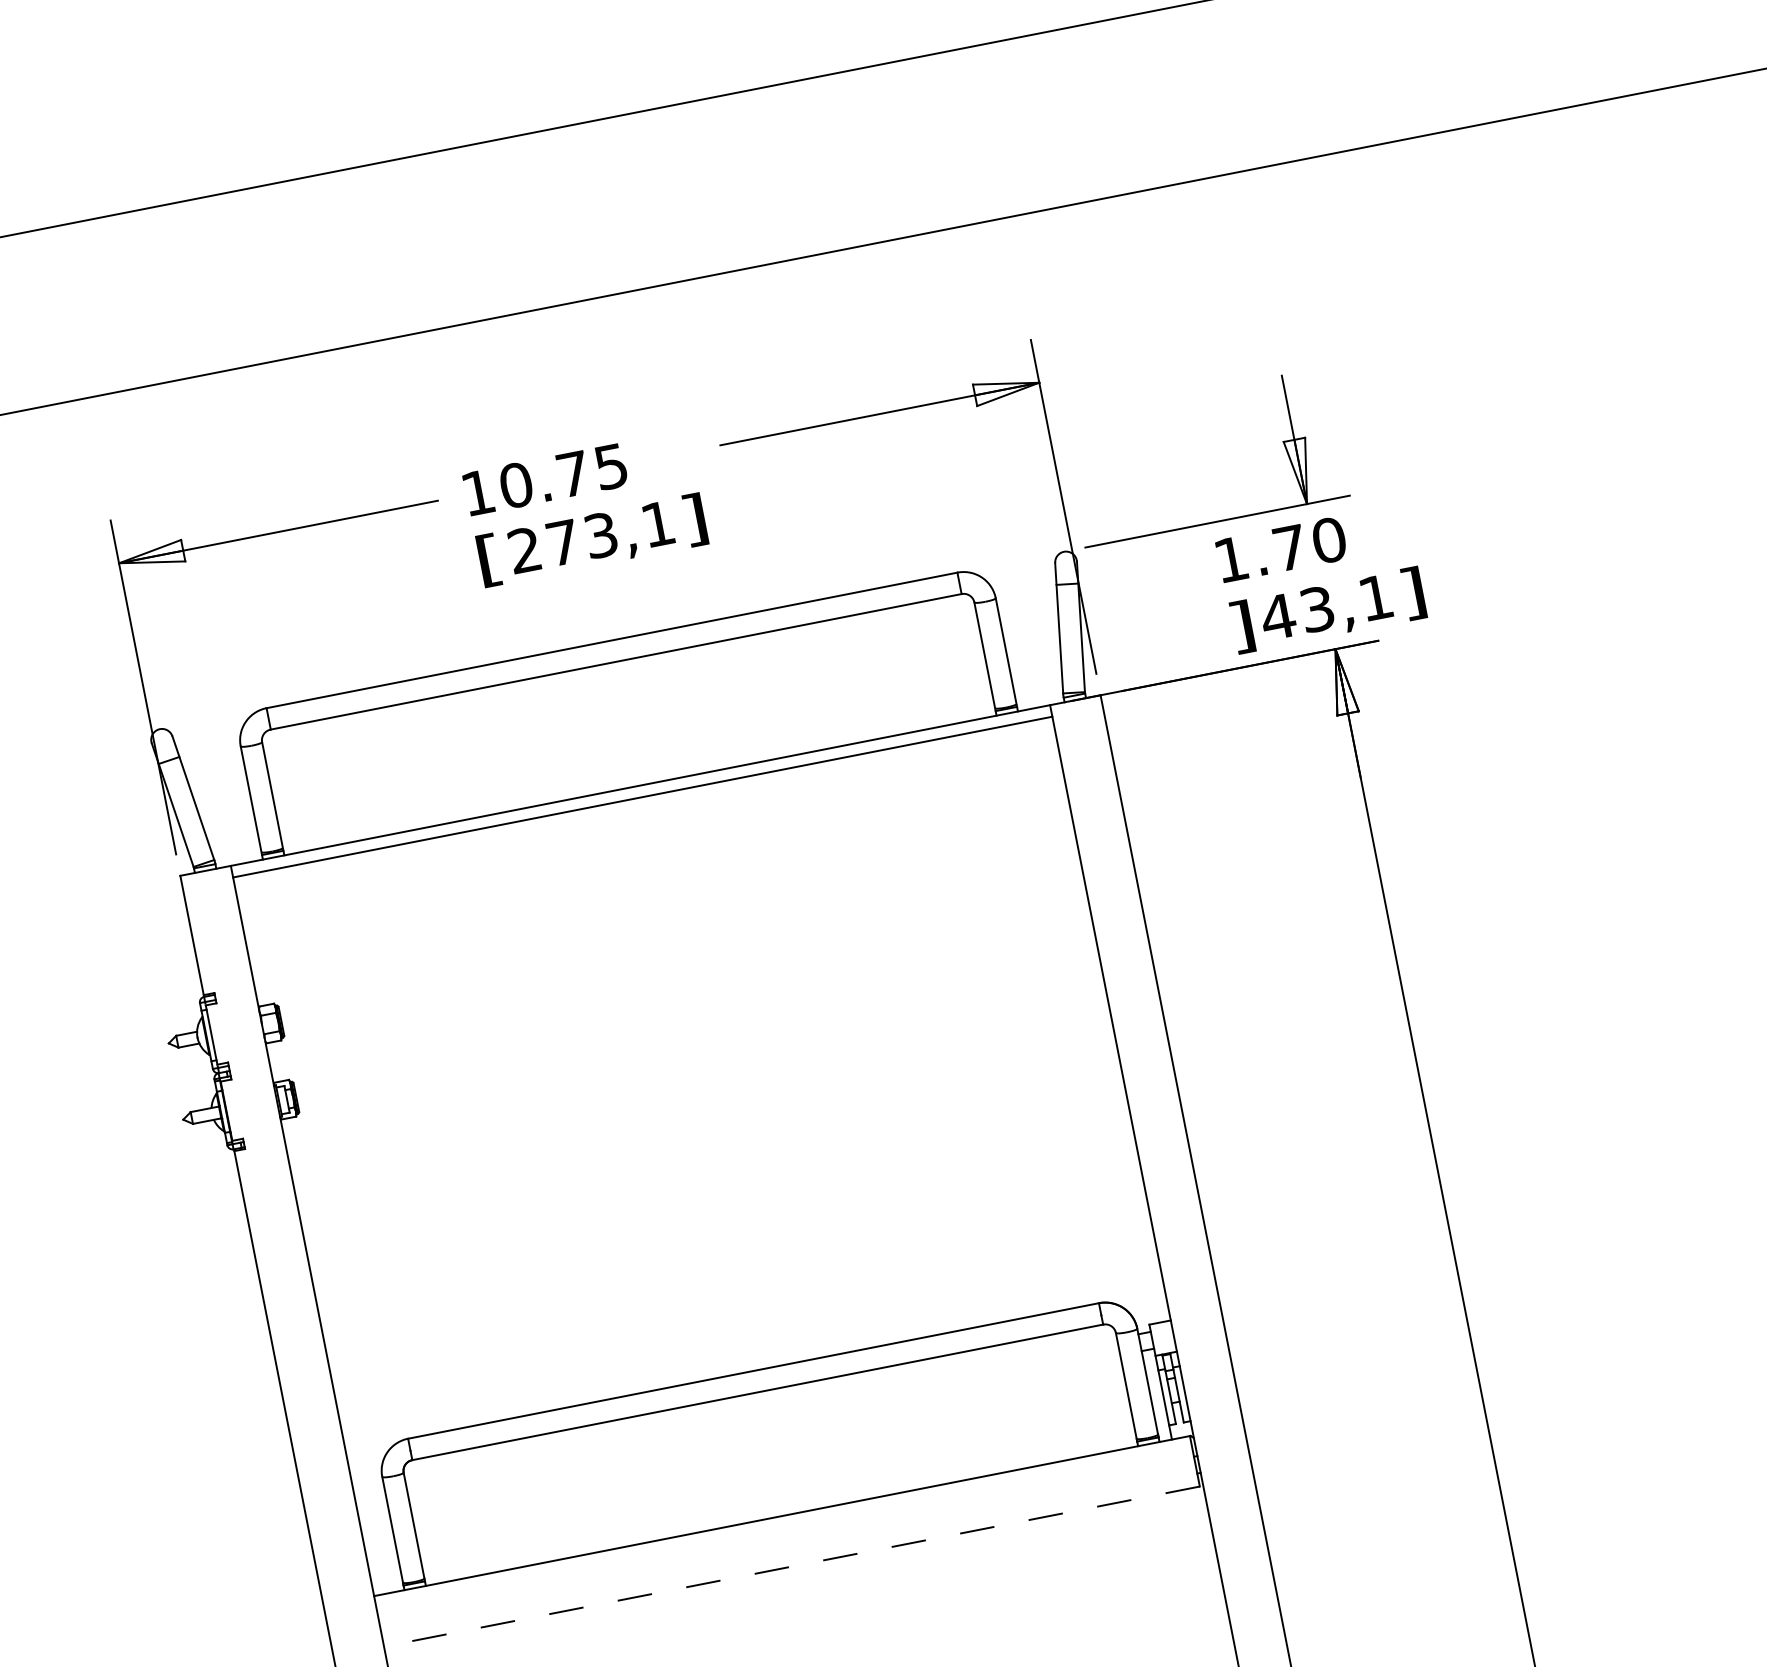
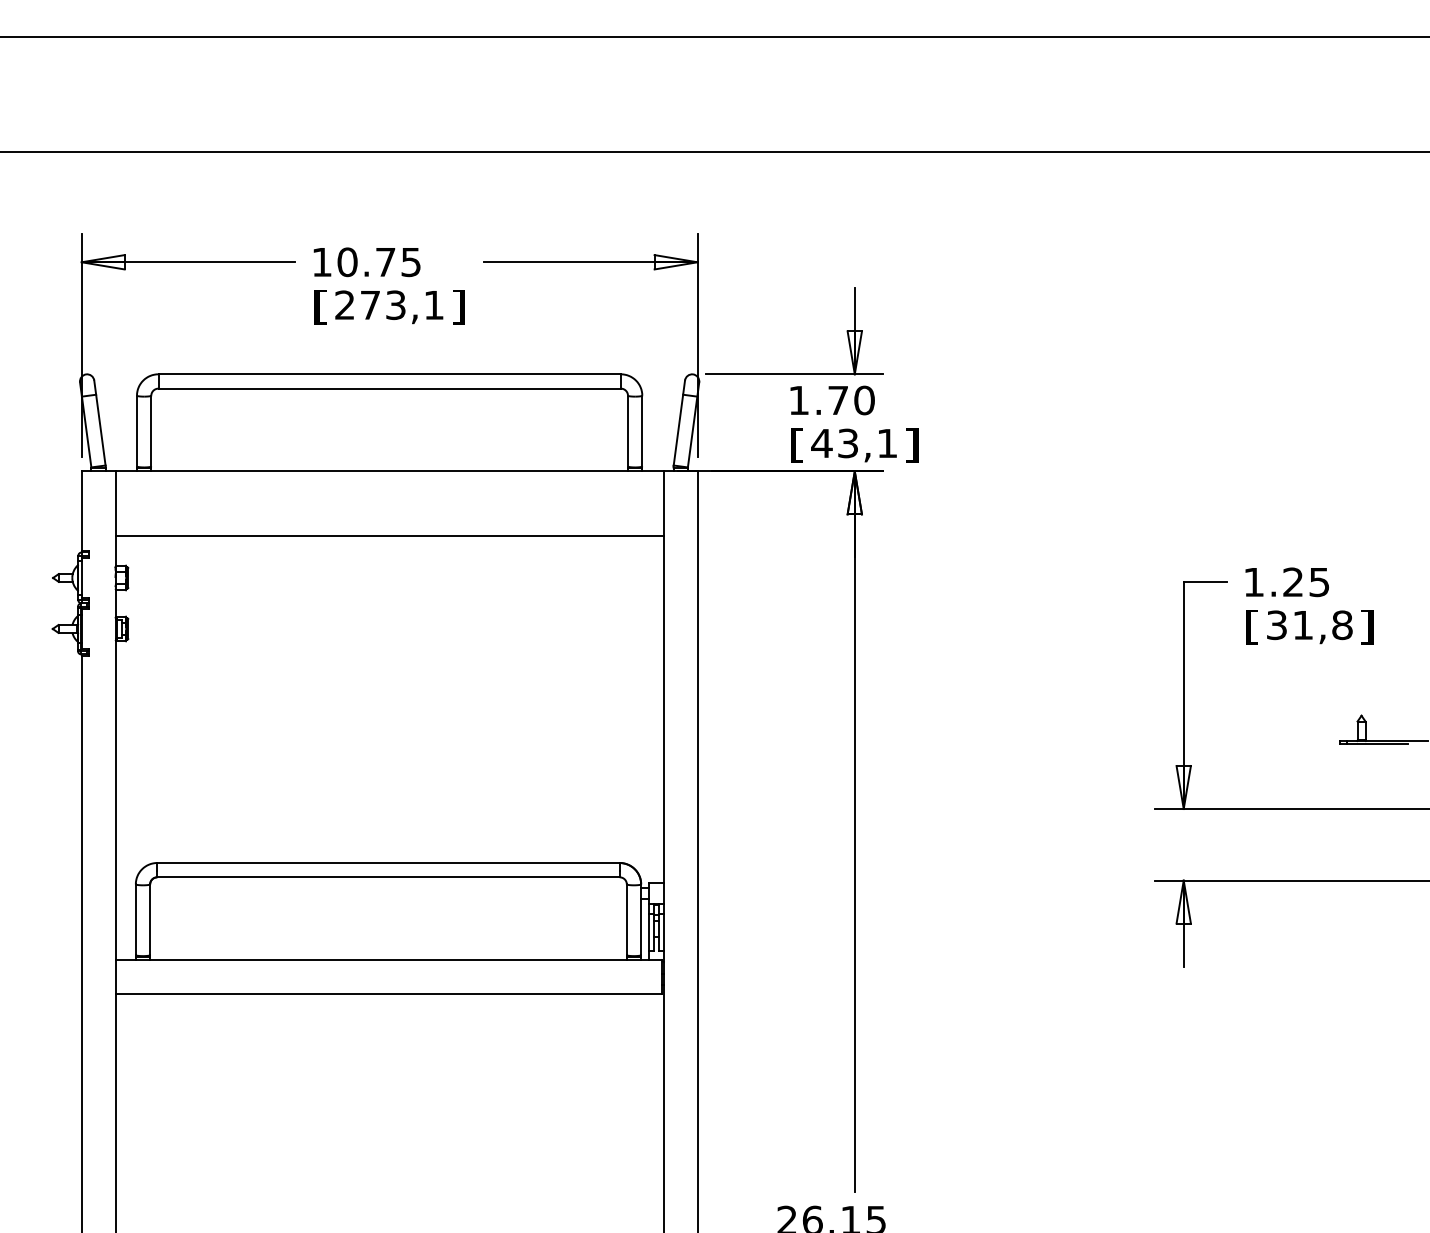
text: (1242, 627) -> (797, 445), ] -> [
line: (642, 797) -> (389, 536), moved
line: (791, 1565) -> (388, 993), dashed -> solid

